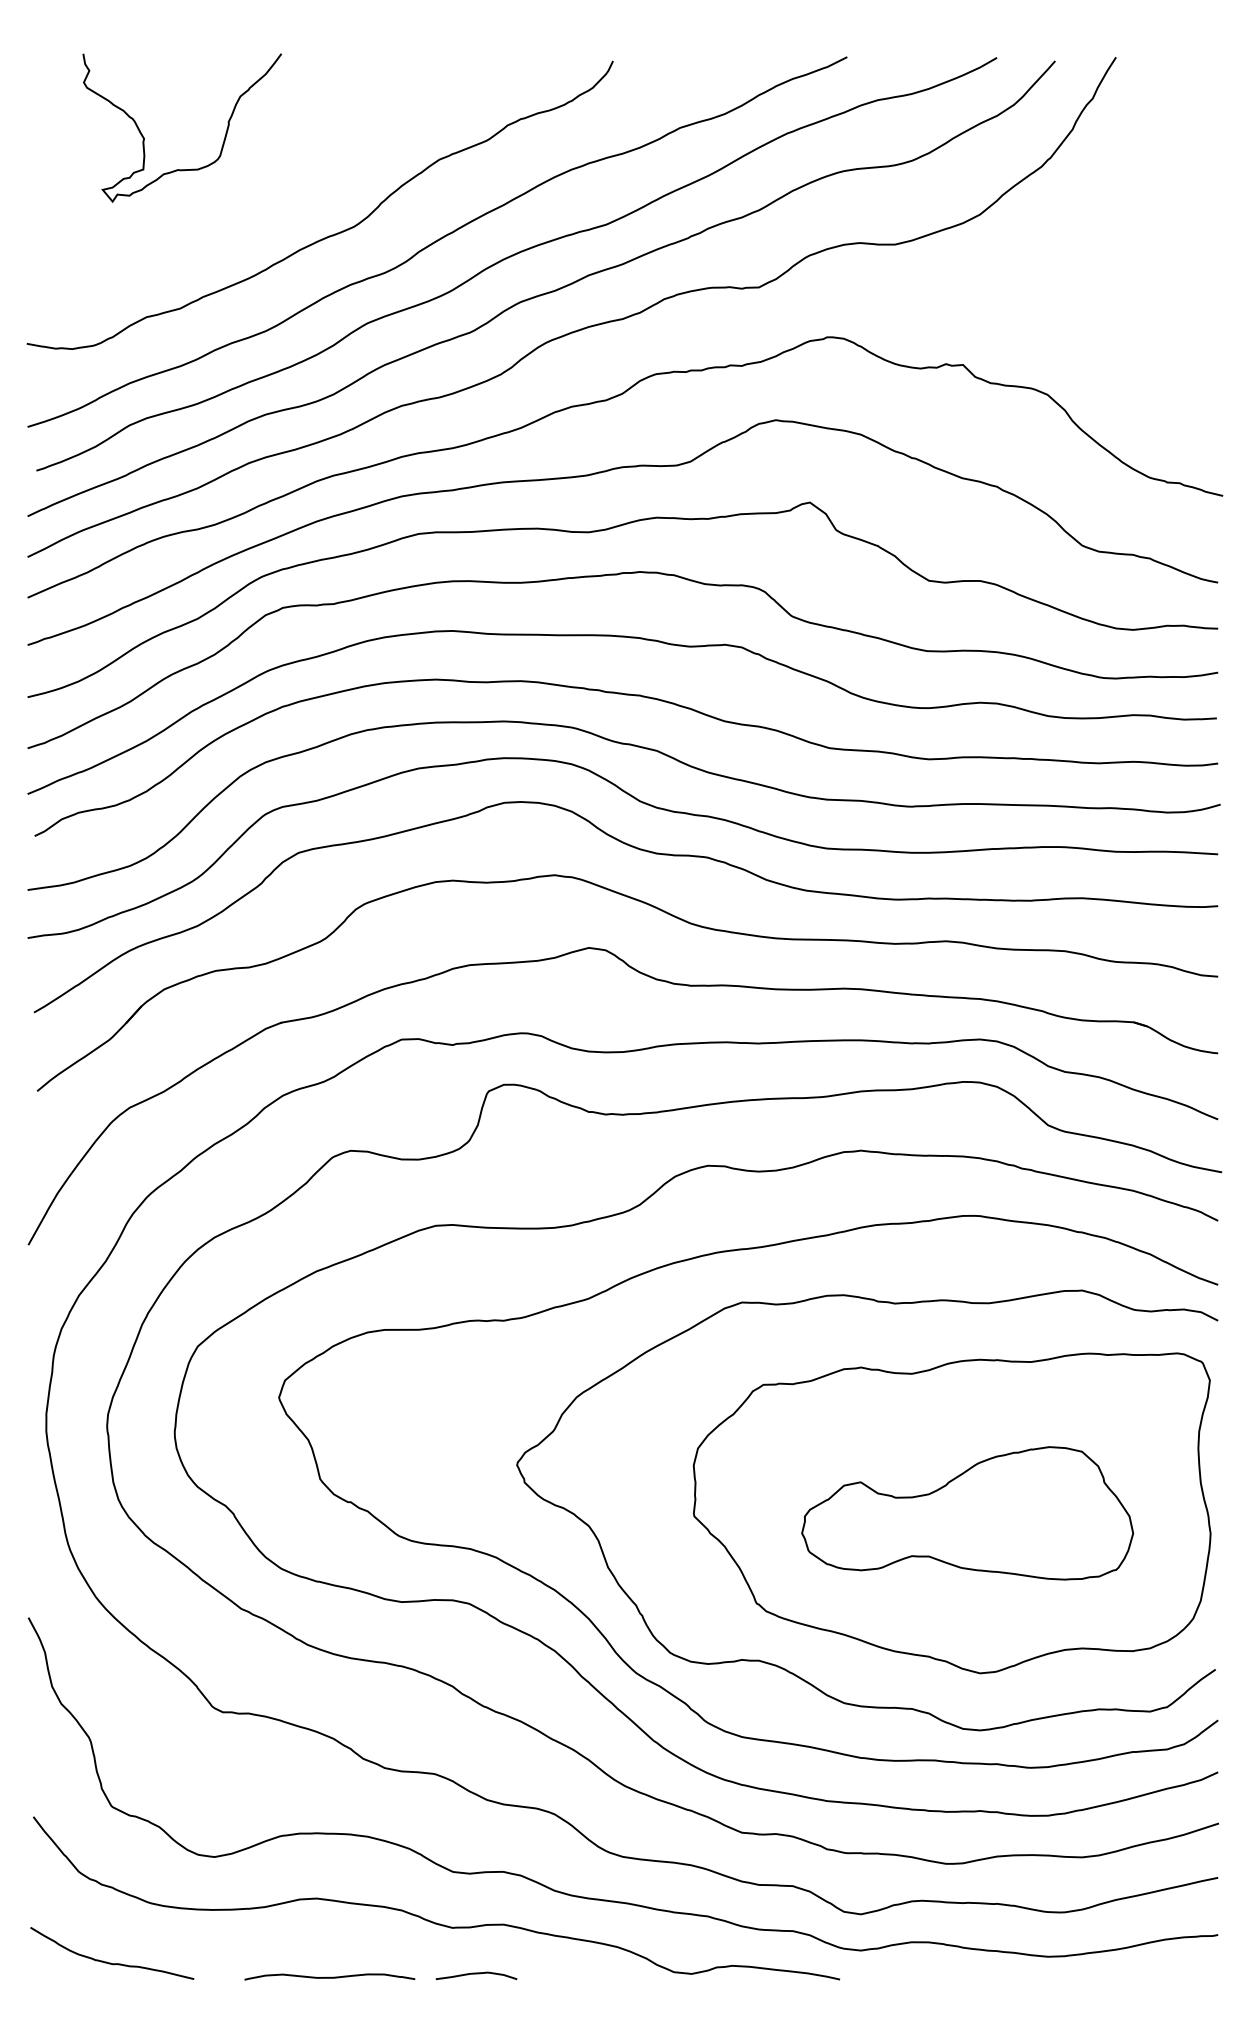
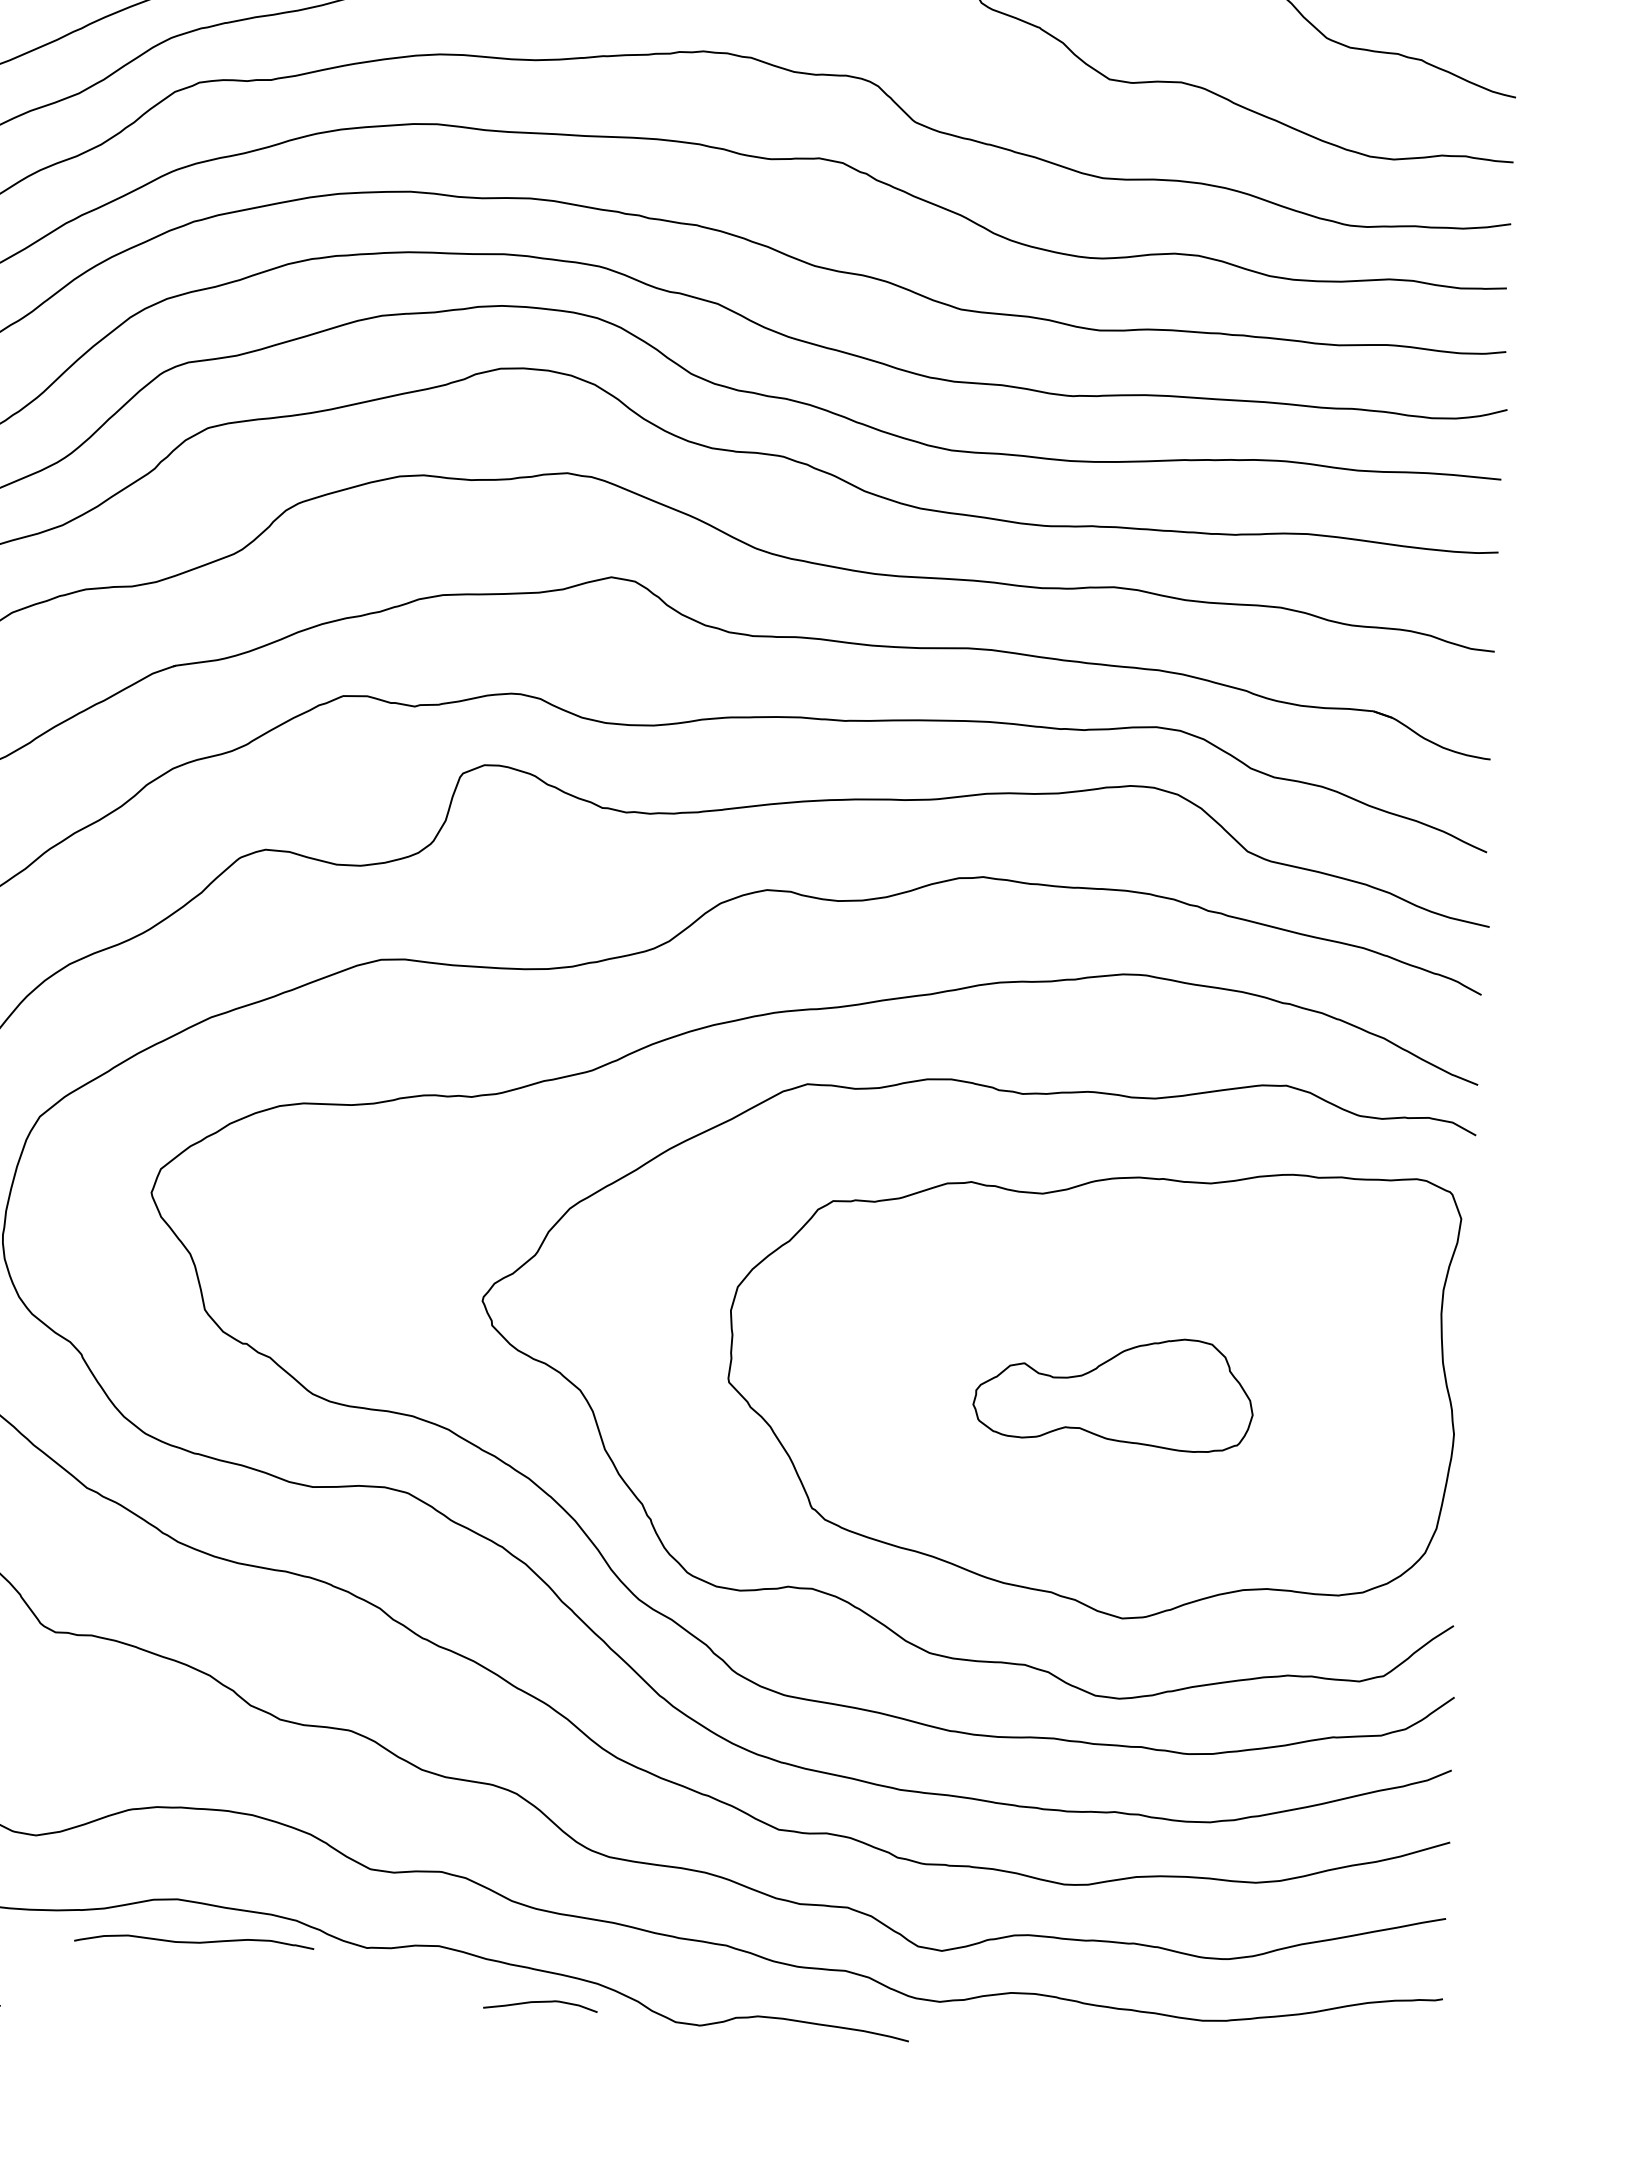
part: (967, 1513) -> (1113, 1393), size x0.6
curve: (476, 1974) -> (540, 2003), moved
curve: (329, 1976) -> (193, 1940), moved

